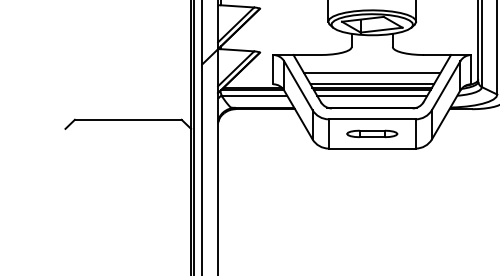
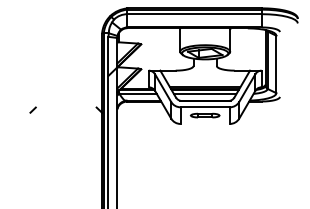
line: (371, 74) -> (204, 81), removed
line: (126, 119) -> (65, 107), removed
line: (371, 147) -> (204, 123), removed

